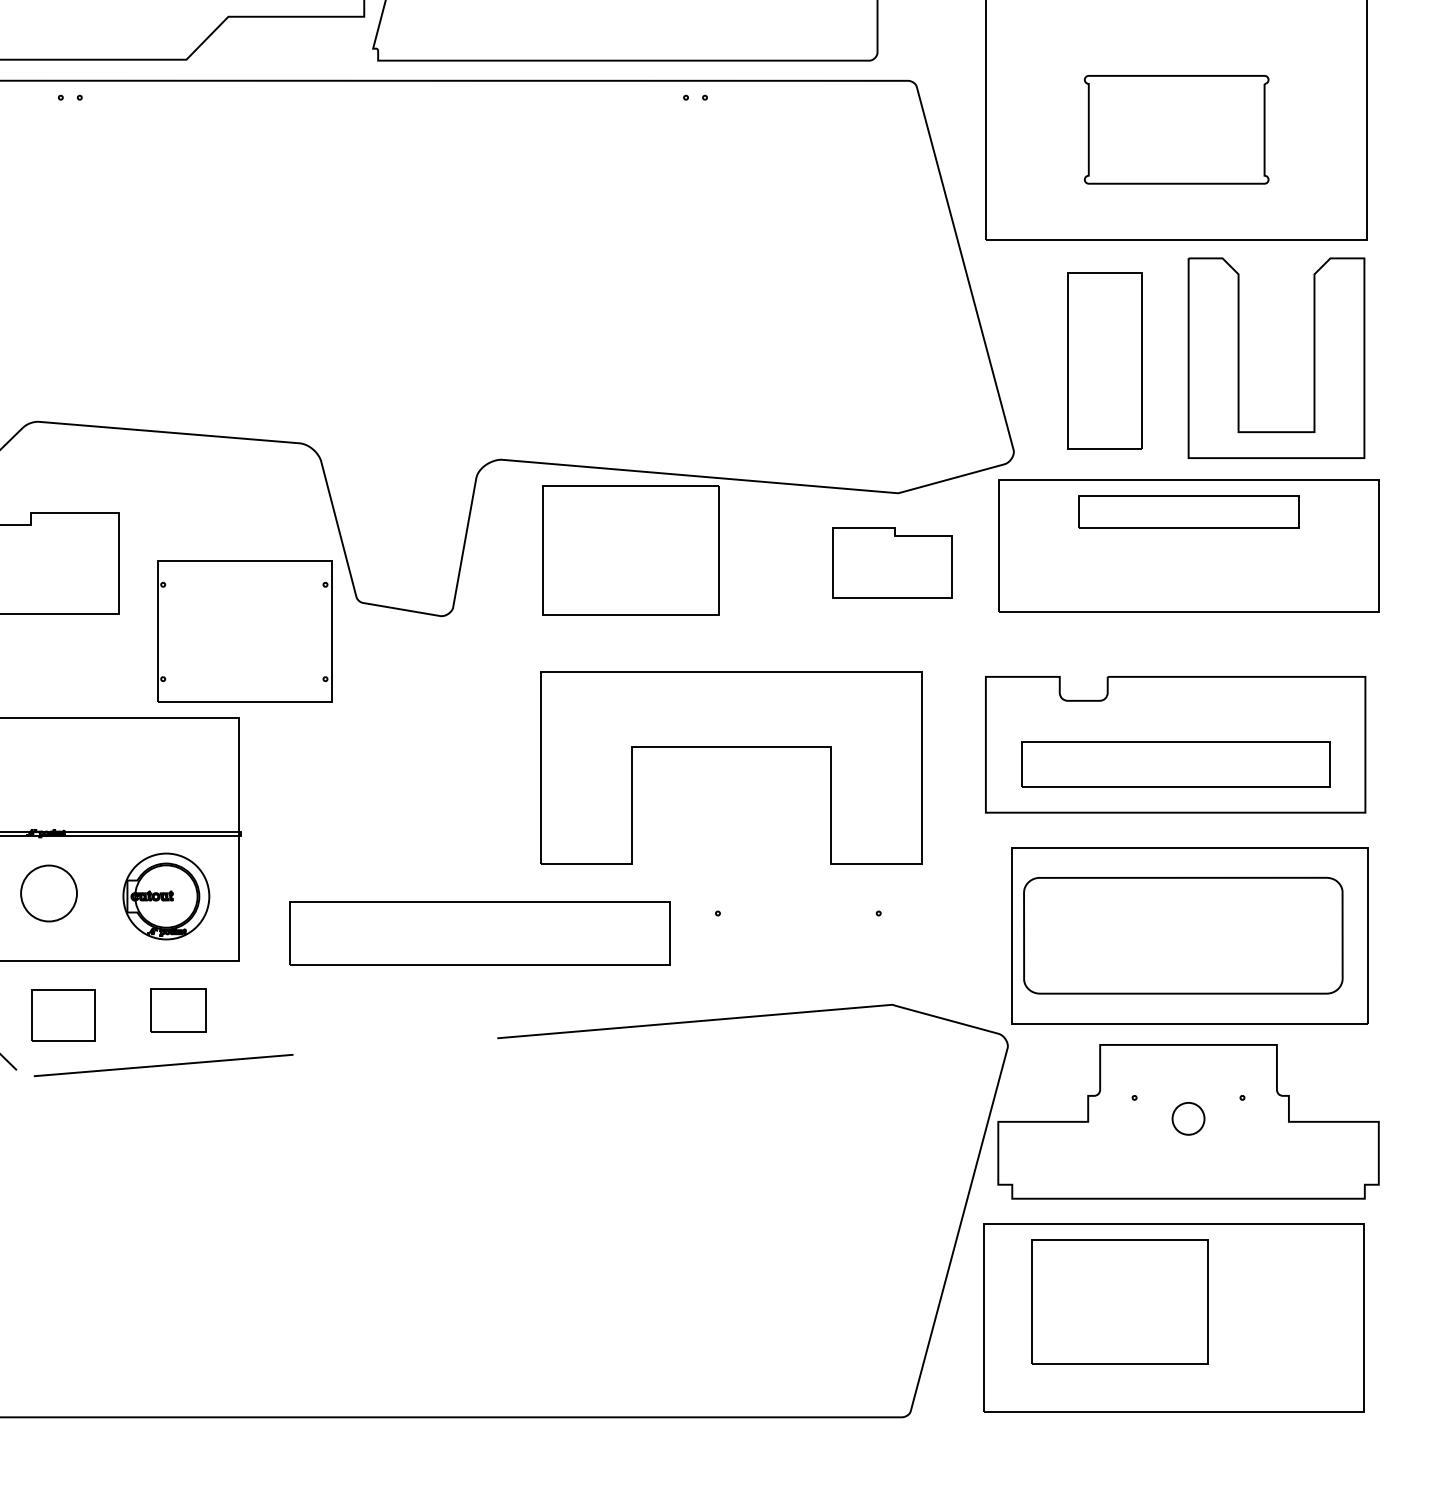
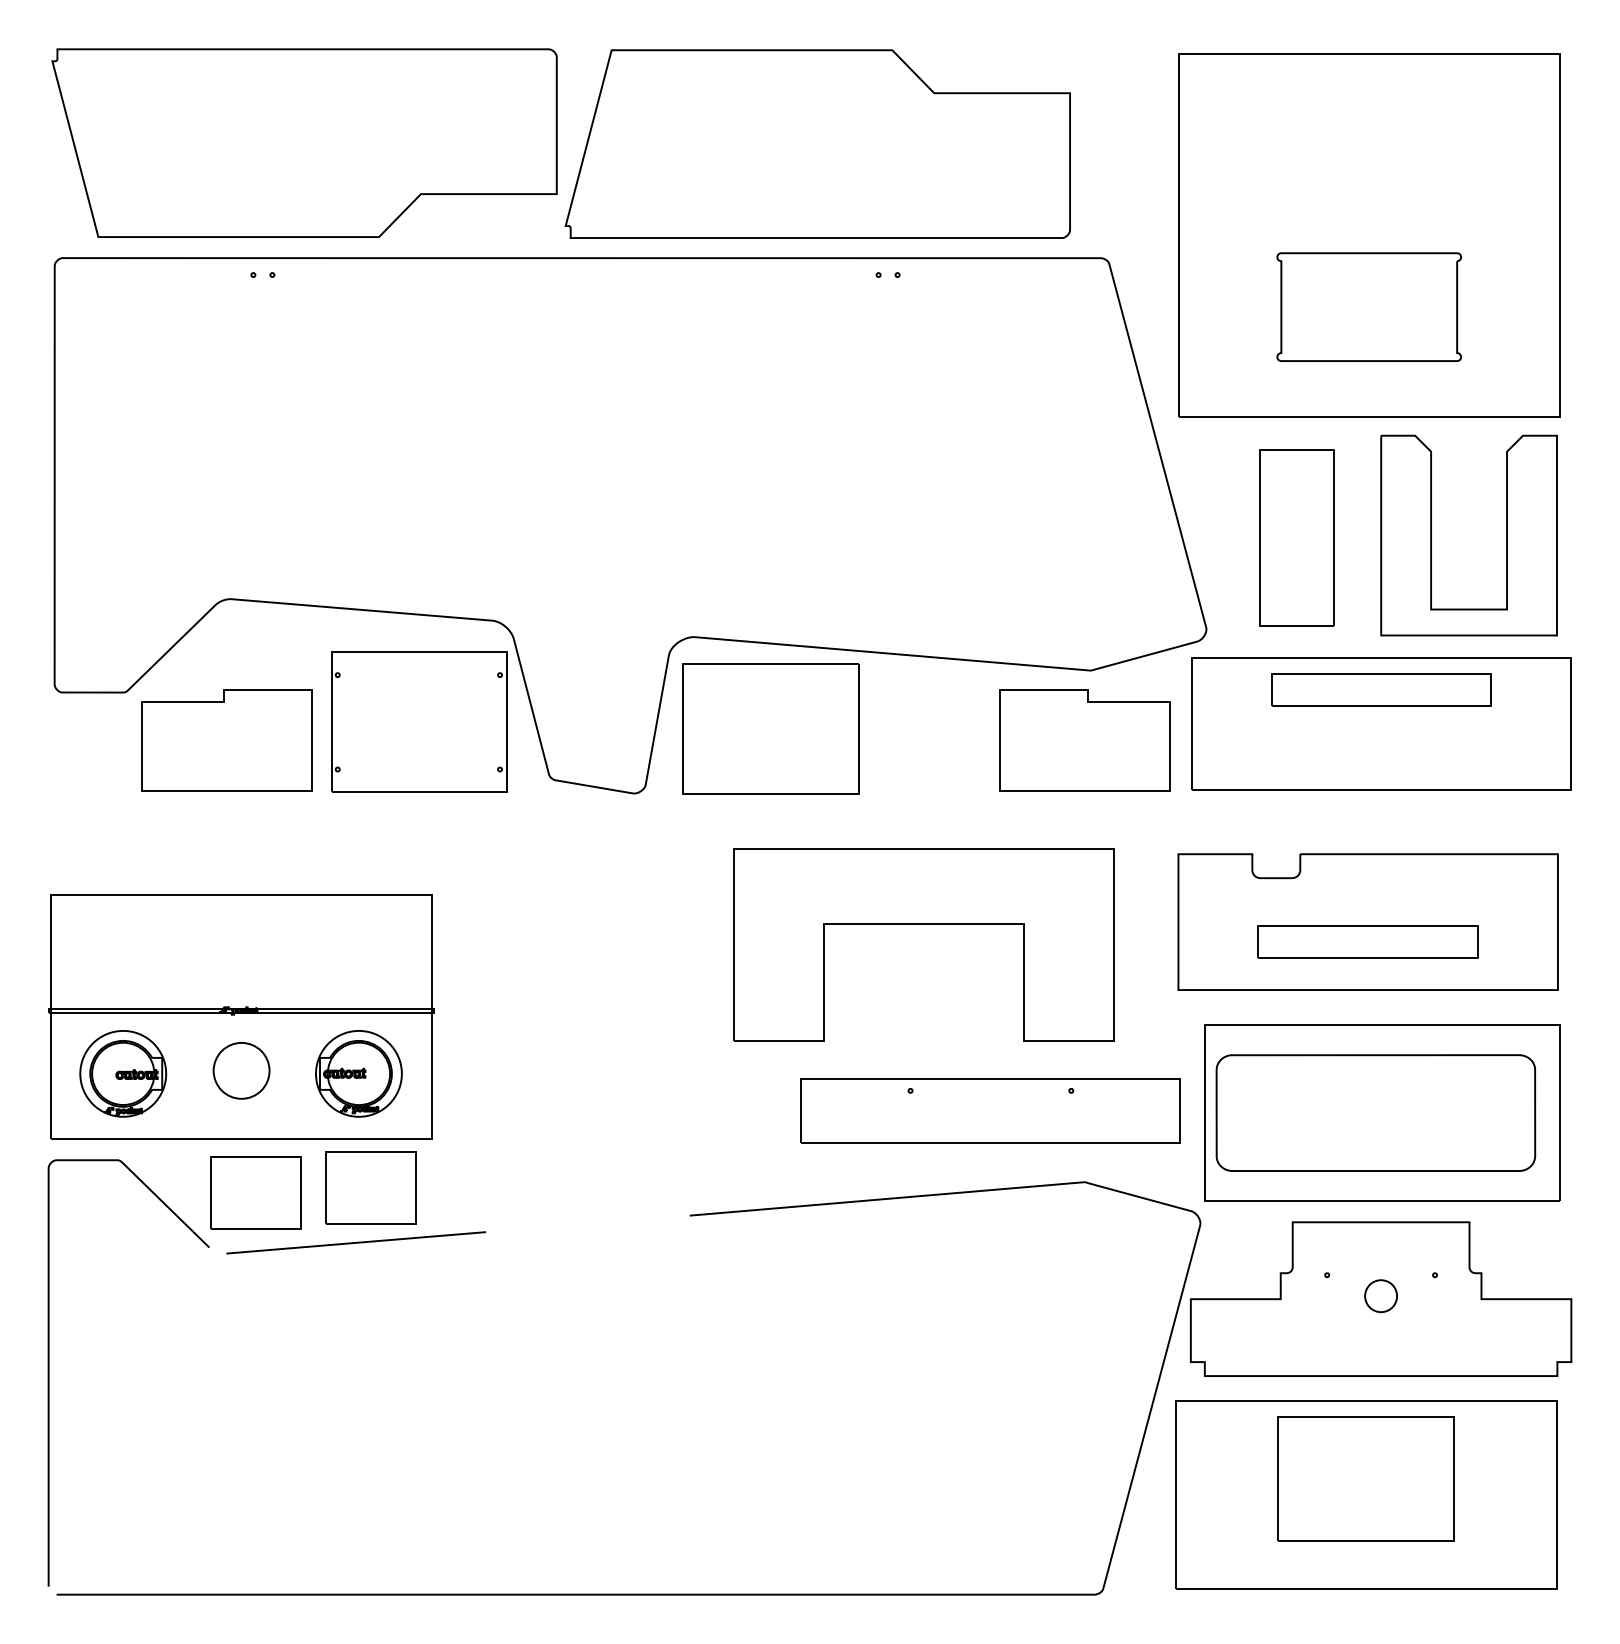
part: (630, 550) -> (770, 728), moved
part: (891, 563) -> (1084, 740), size x1.43
part: (244, 631) -> (419, 721), moved
part: (1174, 764) -> (1367, 941), size x0.71
part: (479, 933) -> (990, 1110), moved
part: (177, 1010) -> (370, 1187), size x1.67
part: (62, 1015) -> (255, 1192), size x1.43
part: (1118, 1301) -> (1365, 1478), moved

